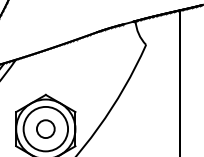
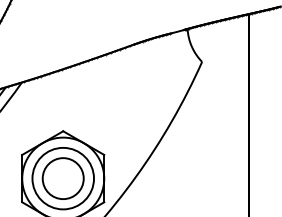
circle: (45, 129) -> (62, 178), size x1.67

